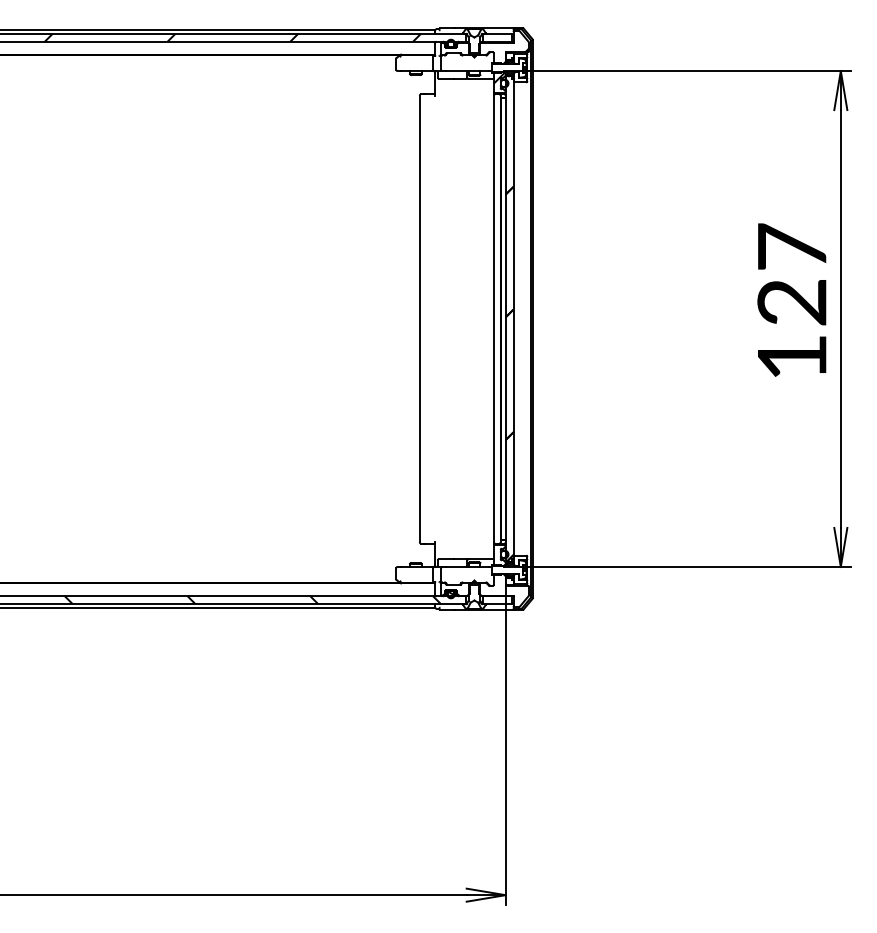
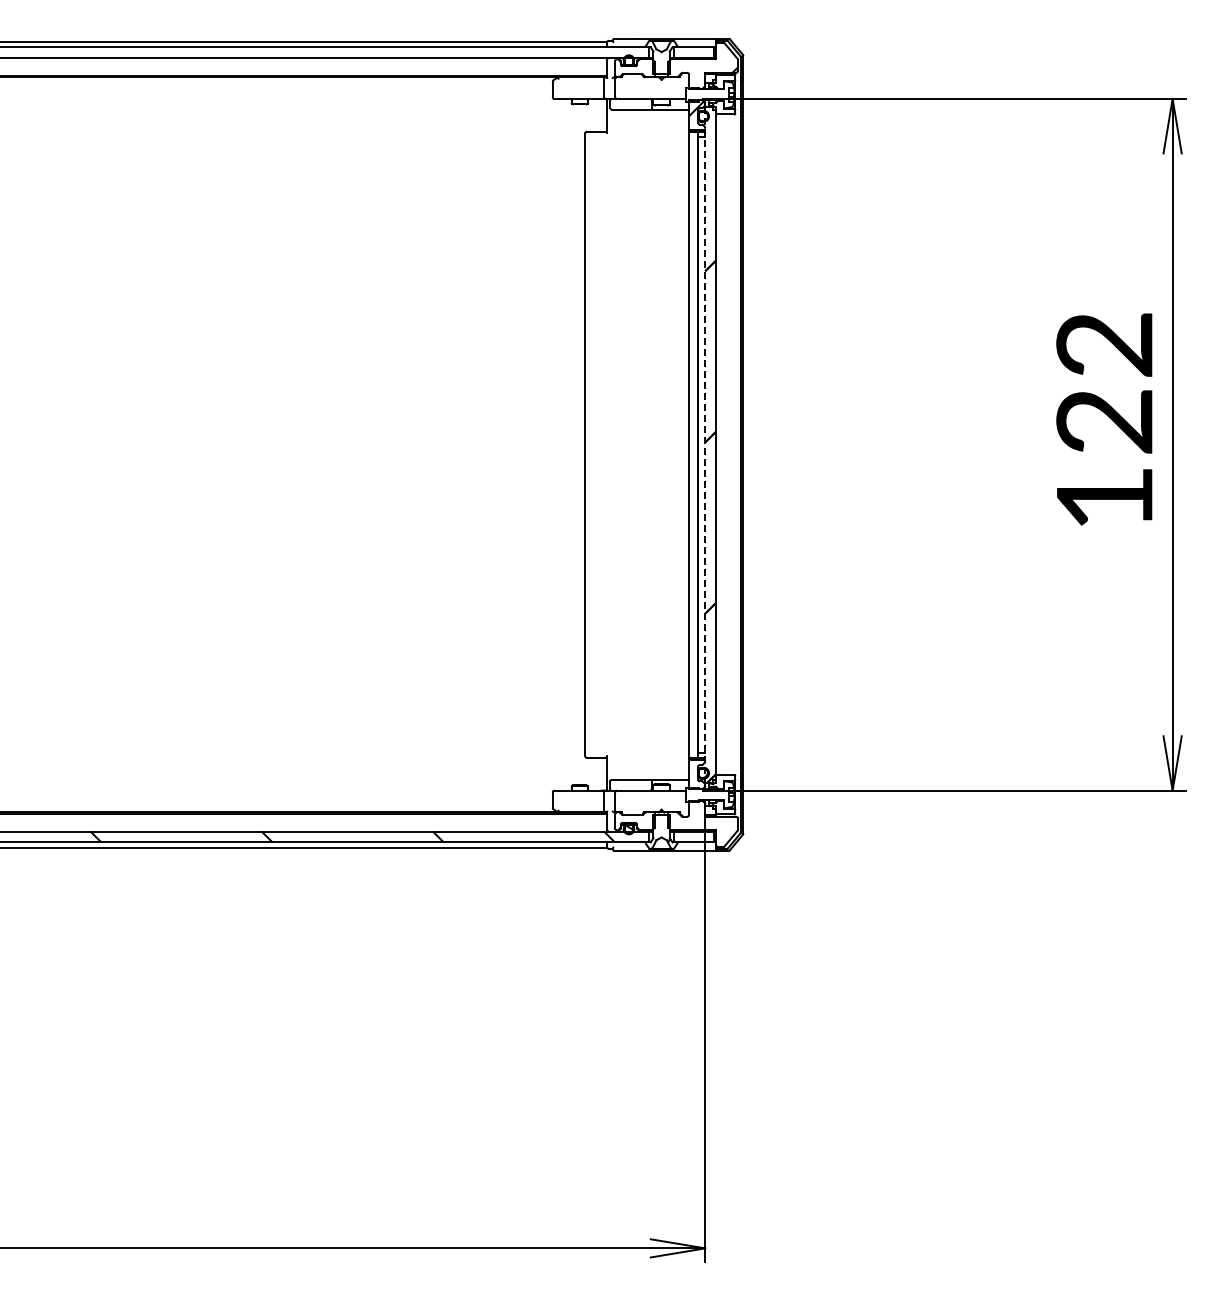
hatch: (232, 37) -> (324, 52), removed
text: (791, 246) -> (1104, 343), 127 -> 122
line: (505, 319) -> (705, 445), solid -> dashed

